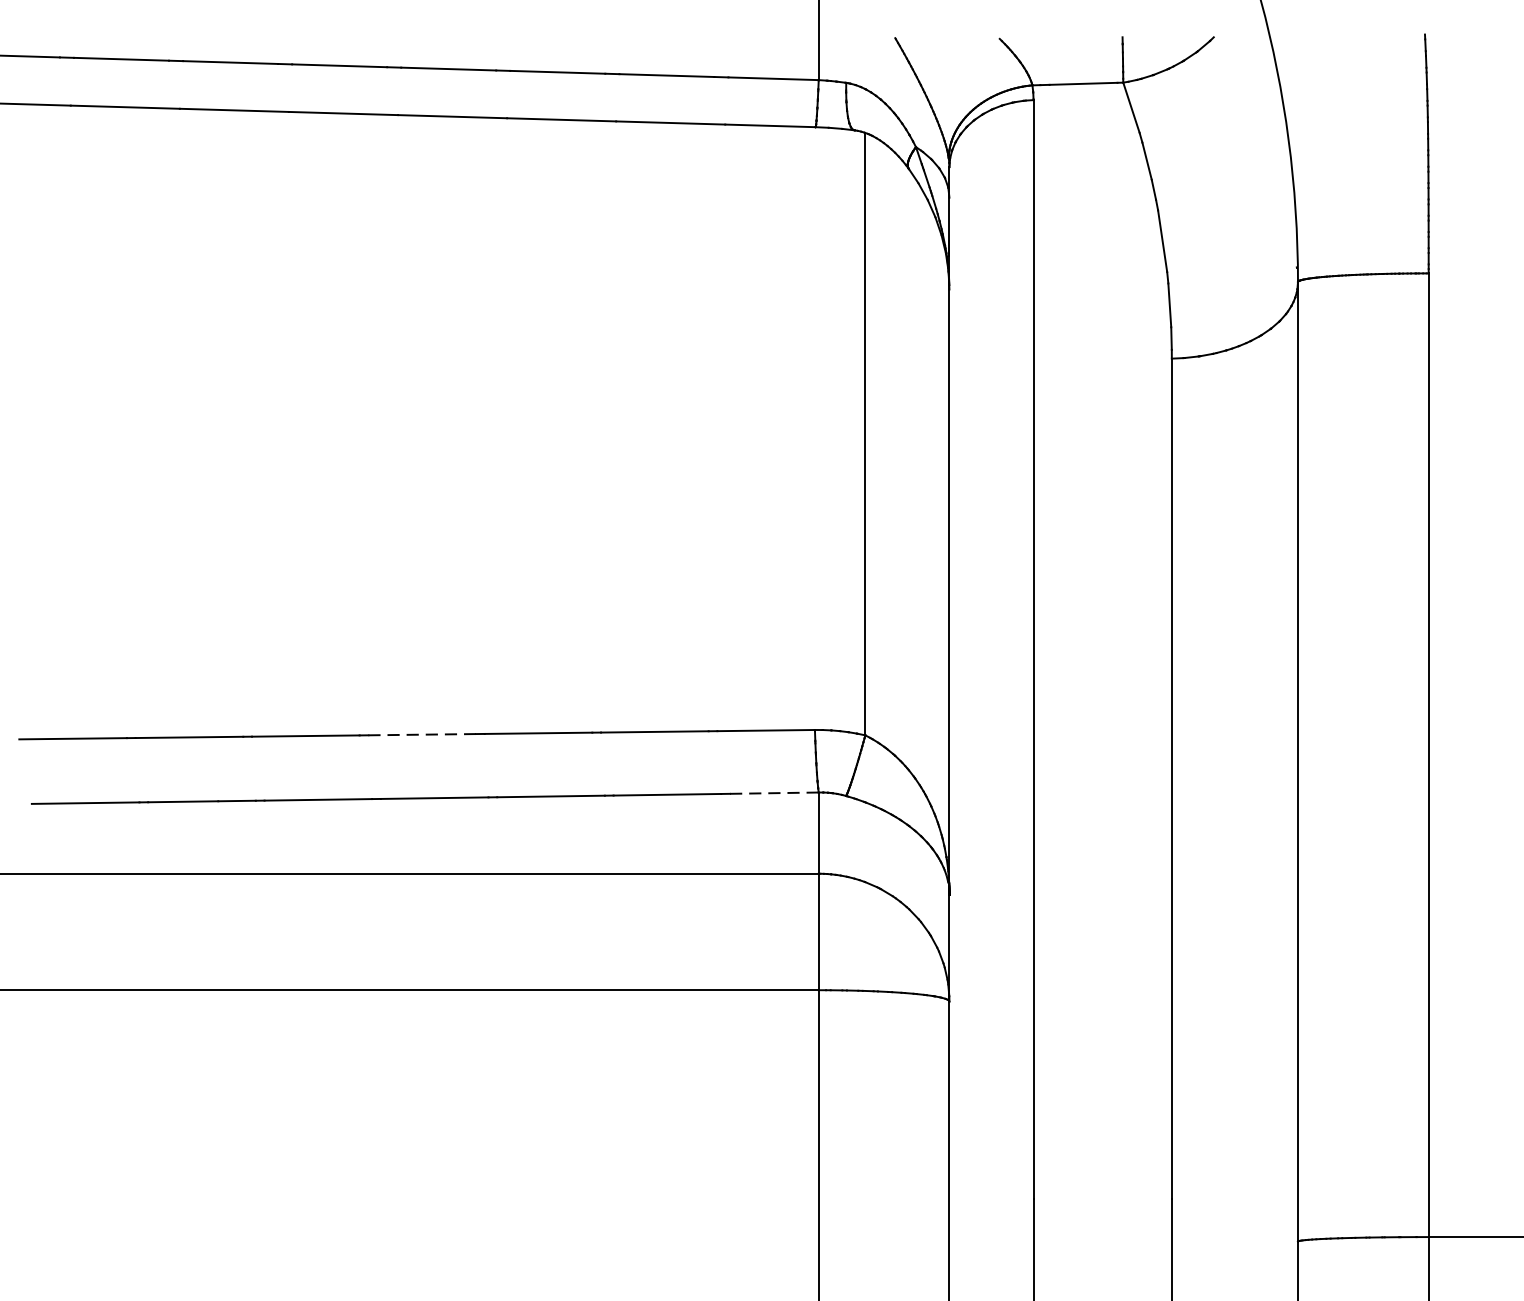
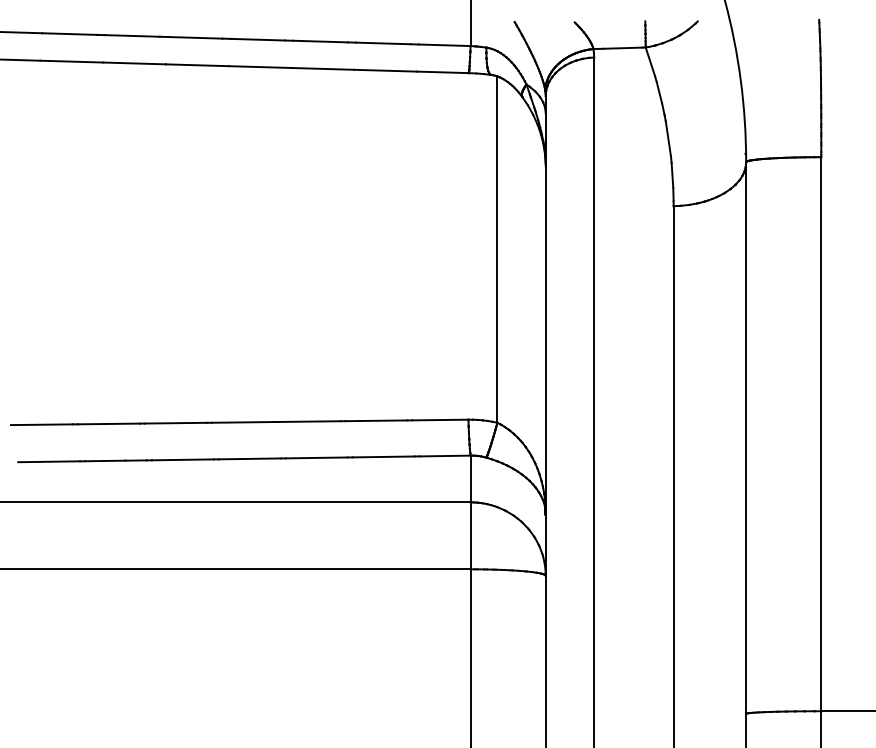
line: (421, 734) -> (242, 422), dashed -> solid
line: (775, 793) -> (445, 456), dashed -> solid

